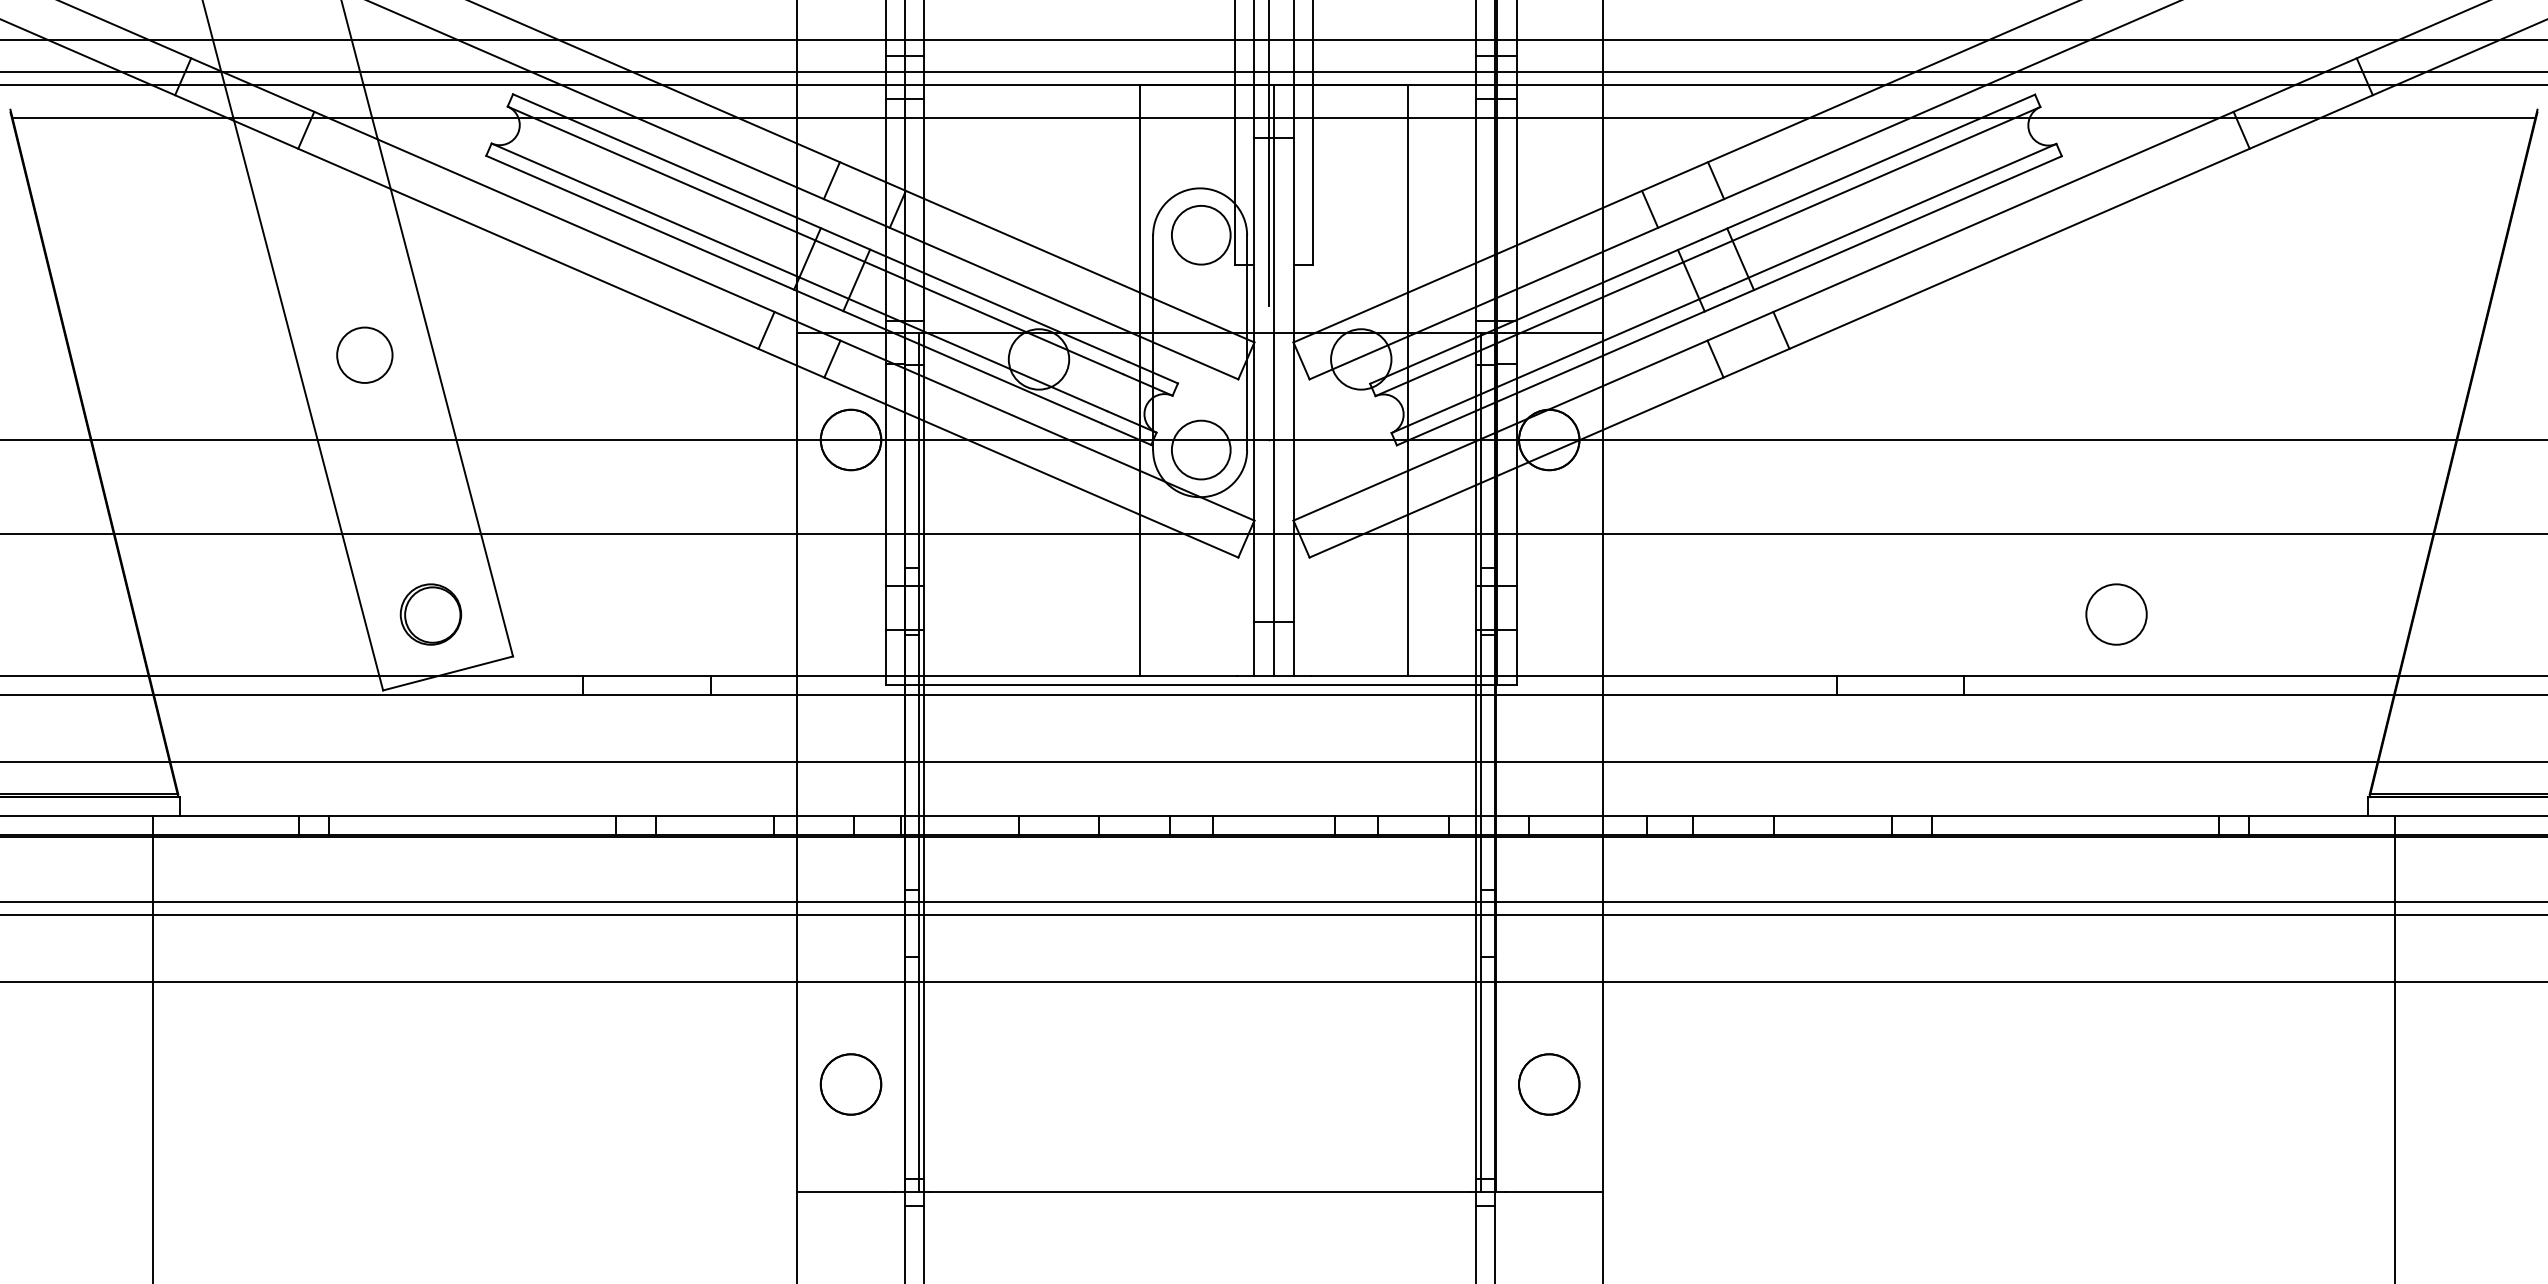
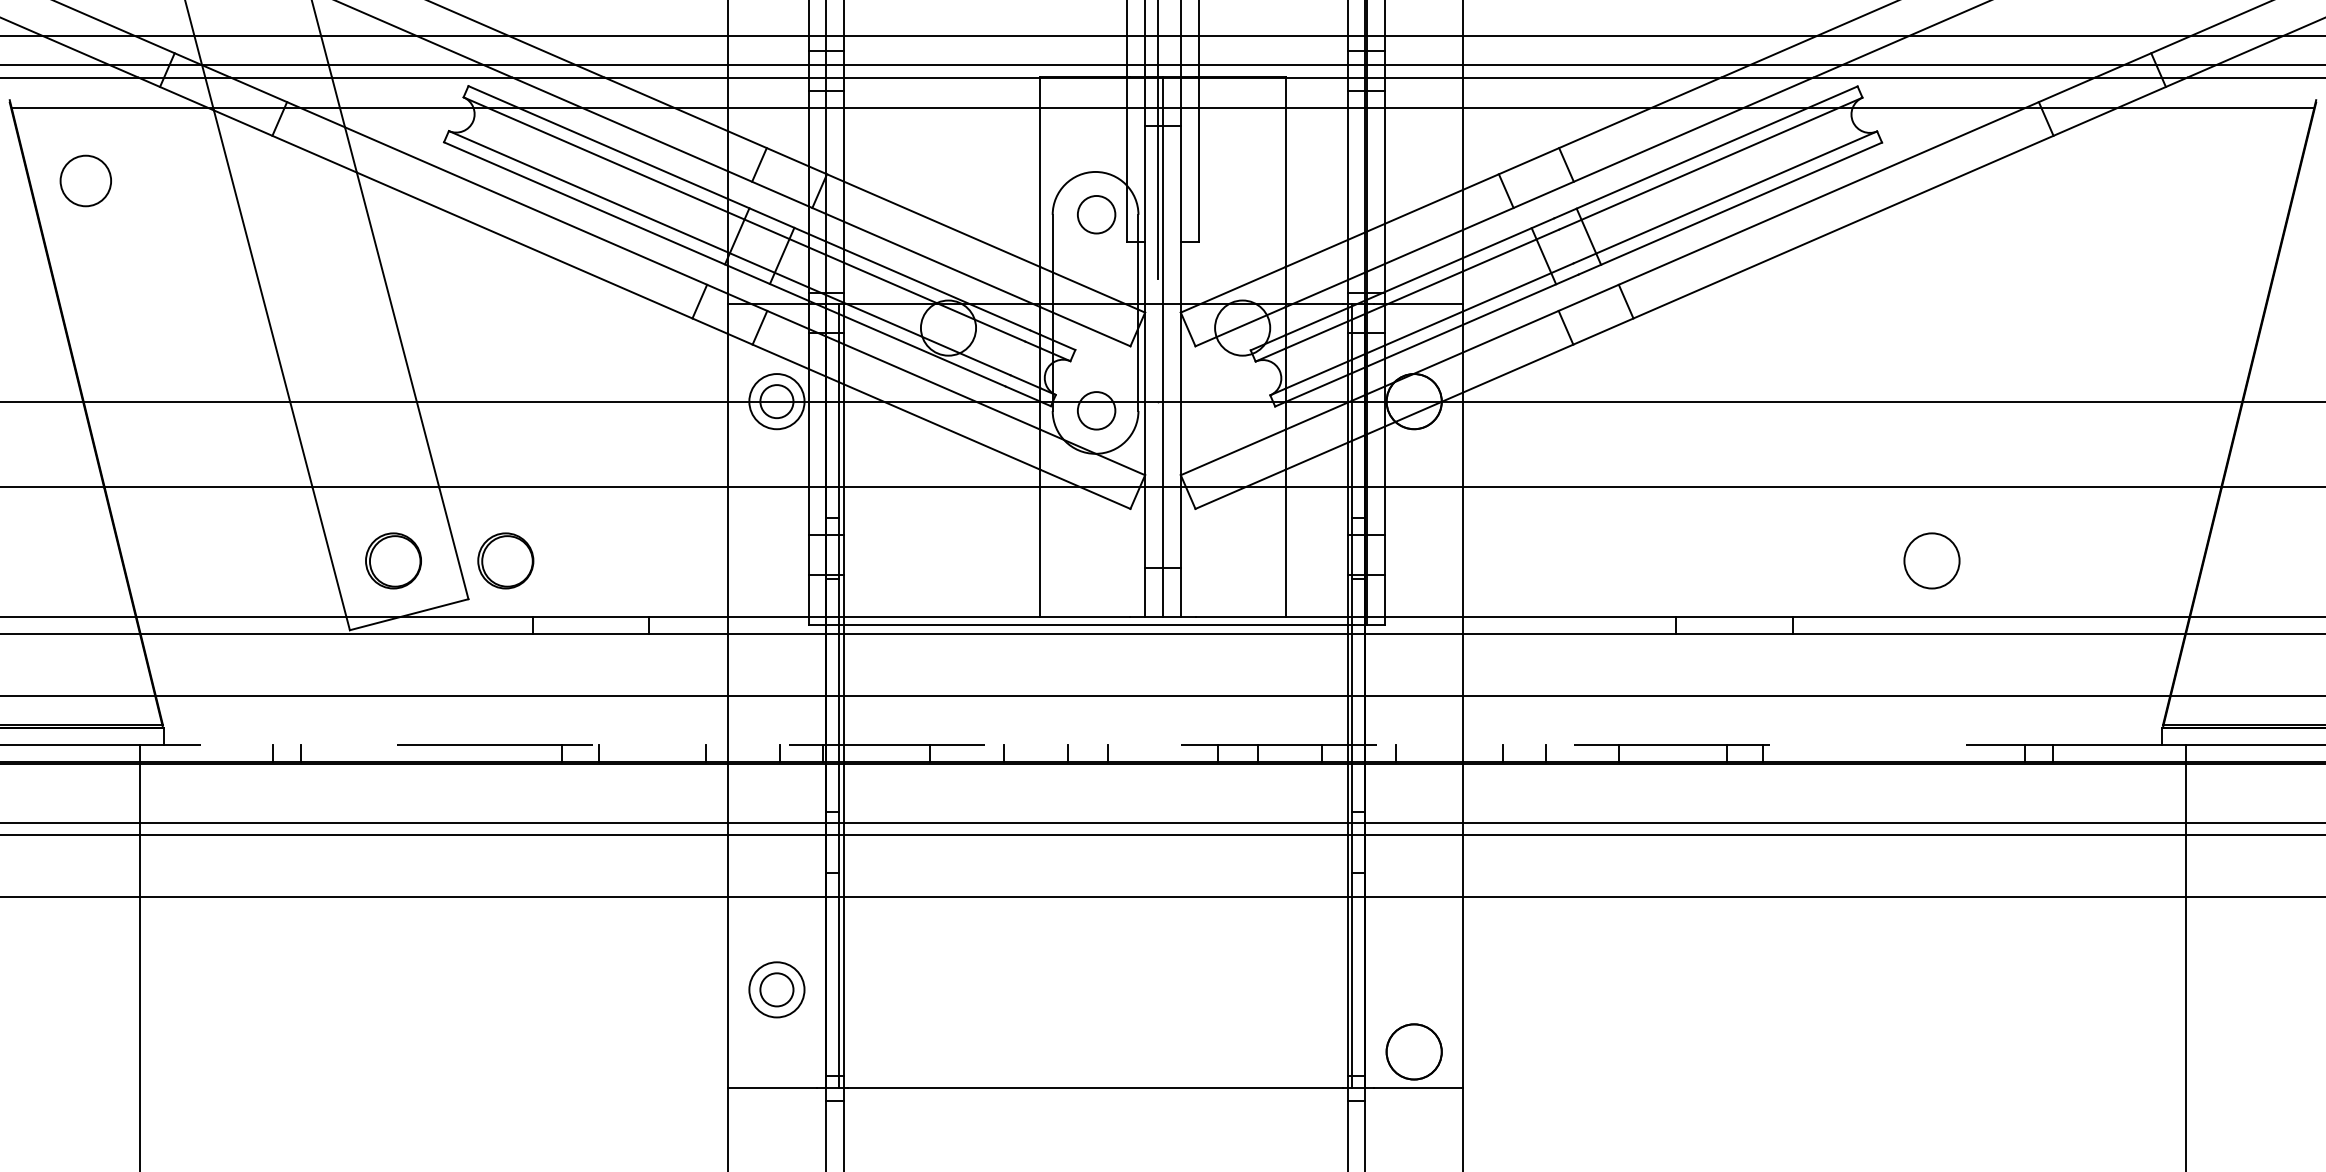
circle: (1200, 234) -> (1095, 214), size x0.7
circle: (364, 354) -> (85, 180), moved
circle: (850, 439) -> (776, 401), size x0.6
circle: (1200, 449) -> (1095, 410), size x0.7
part: (553, 614) -> (505, 560), added
line: (1273, 815) -> (1162, 744), solid -> dashed
circle: (850, 1084) -> (776, 989), size x0.6
circle: (1549, 1084) -> (1414, 1051), moved

